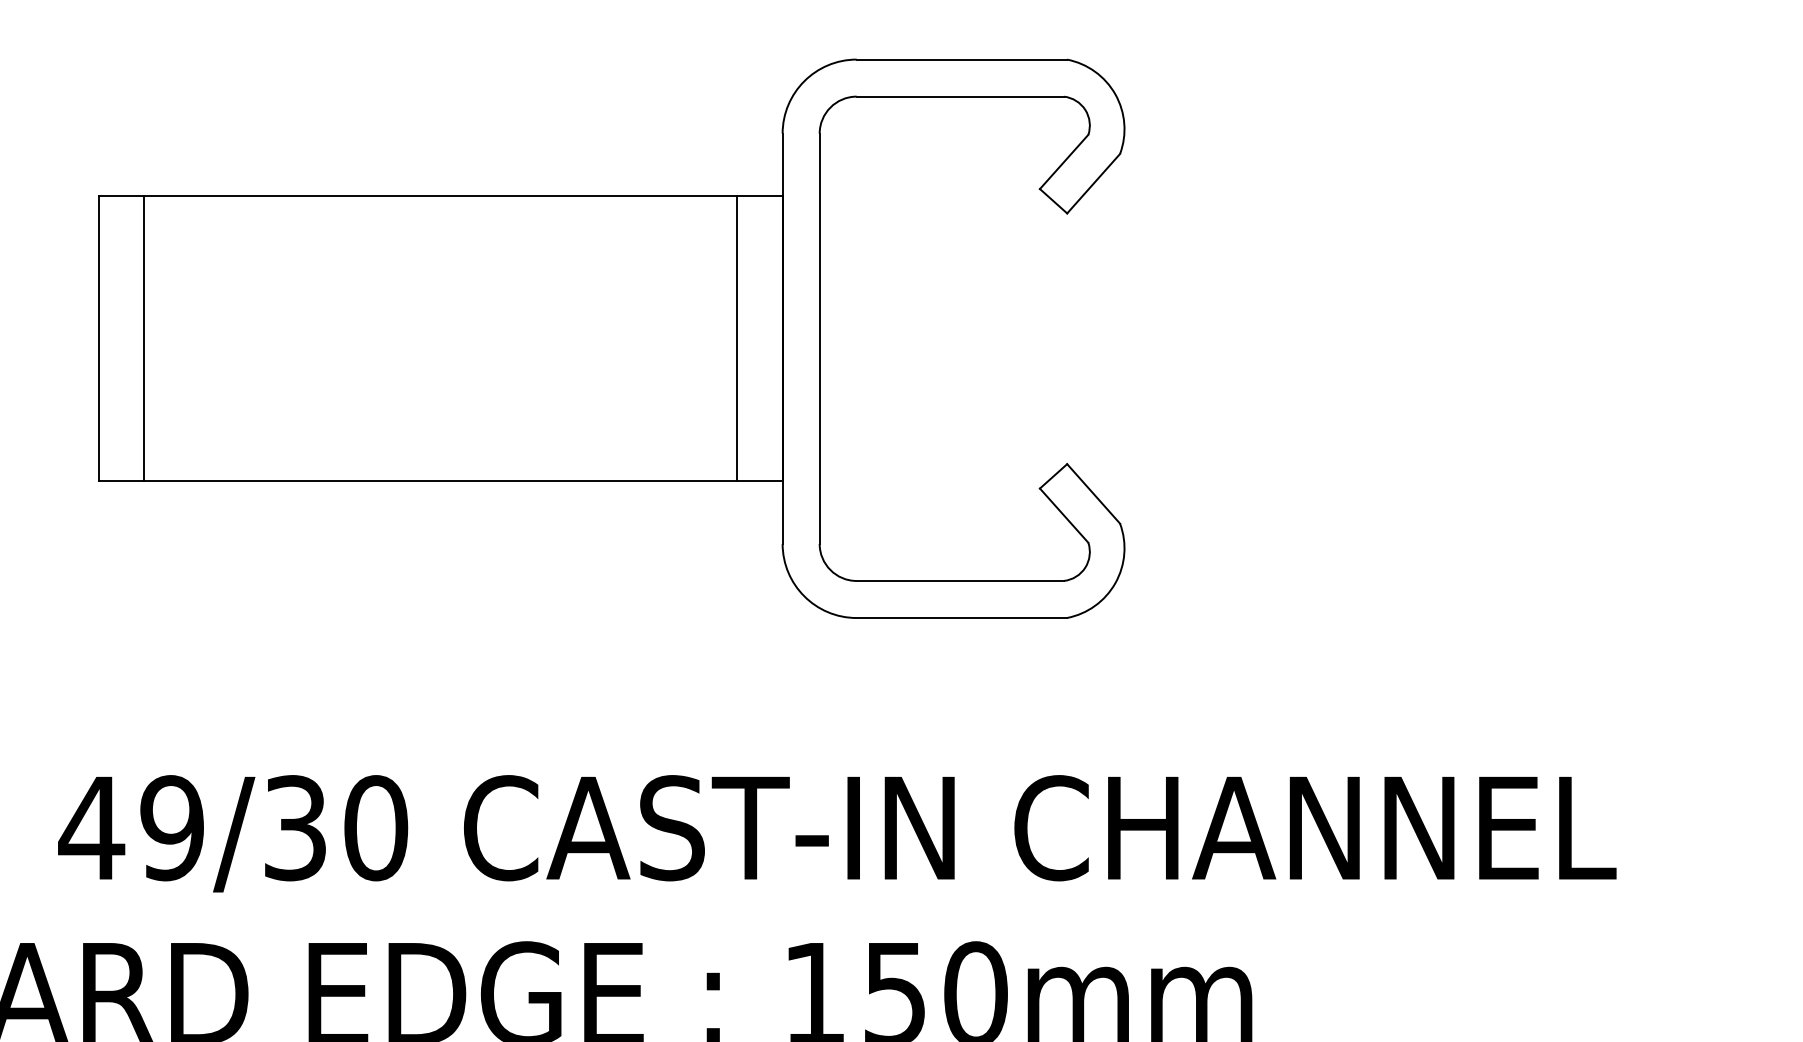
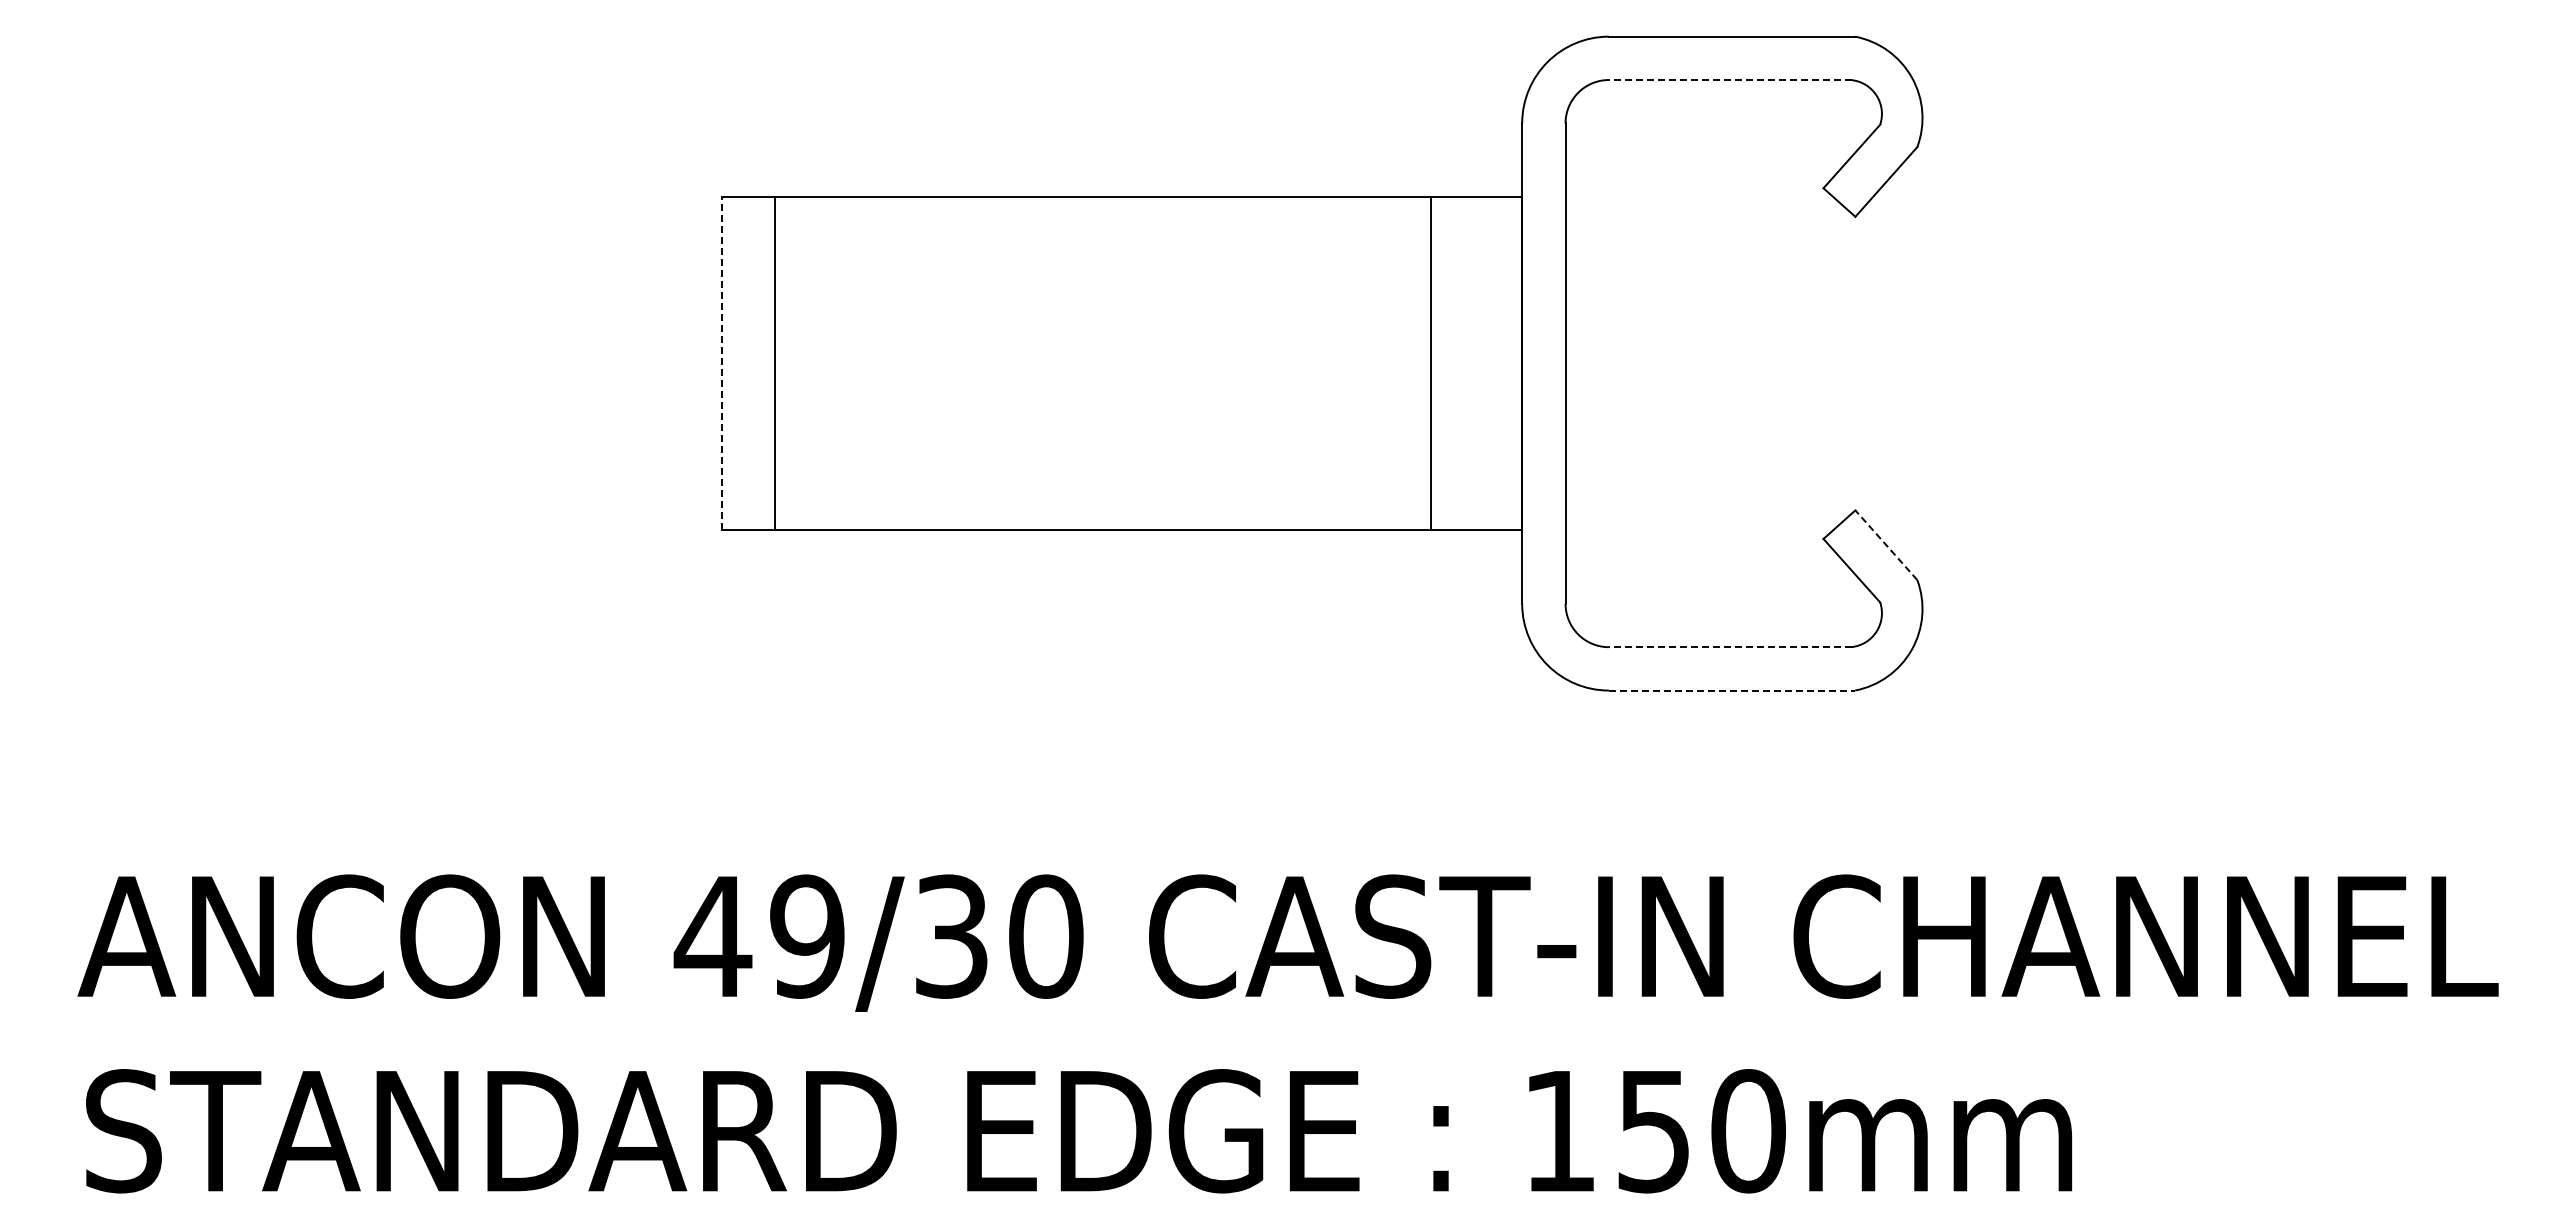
line: (959, 97) -> (1729, 80), solid -> dashed
line: (98, 338) -> (721, 363), solid -> dashed
line: (736, 338) -> (1430, 363), moved
line: (1093, 494) -> (1886, 545), solid -> dashed
line: (959, 581) -> (1729, 647), solid -> dashed
line: (962, 617) -> (1732, 690), solid -> dashed

